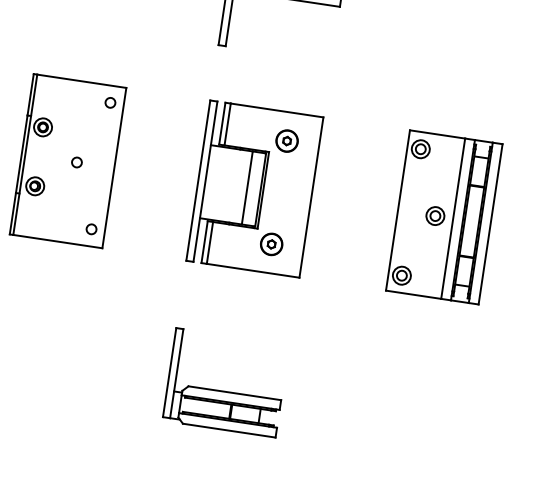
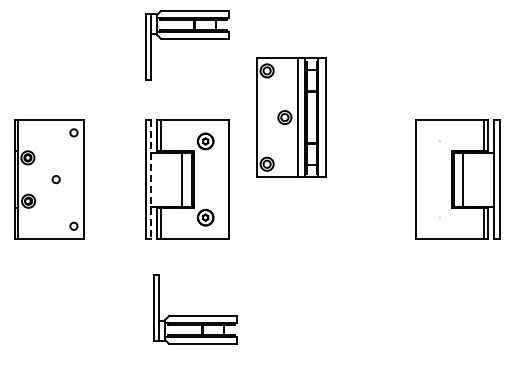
line: (205, 183) -> (151, 180), solid -> dashed
part: (444, 217) -> (291, 117), moved
part: (225, 382) -> (195, 309), moved

